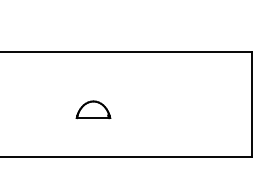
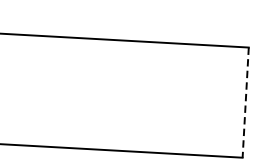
line: (251, 104) -> (245, 102), solid -> dashed
part: (93, 109) -> (78, 98), removed

